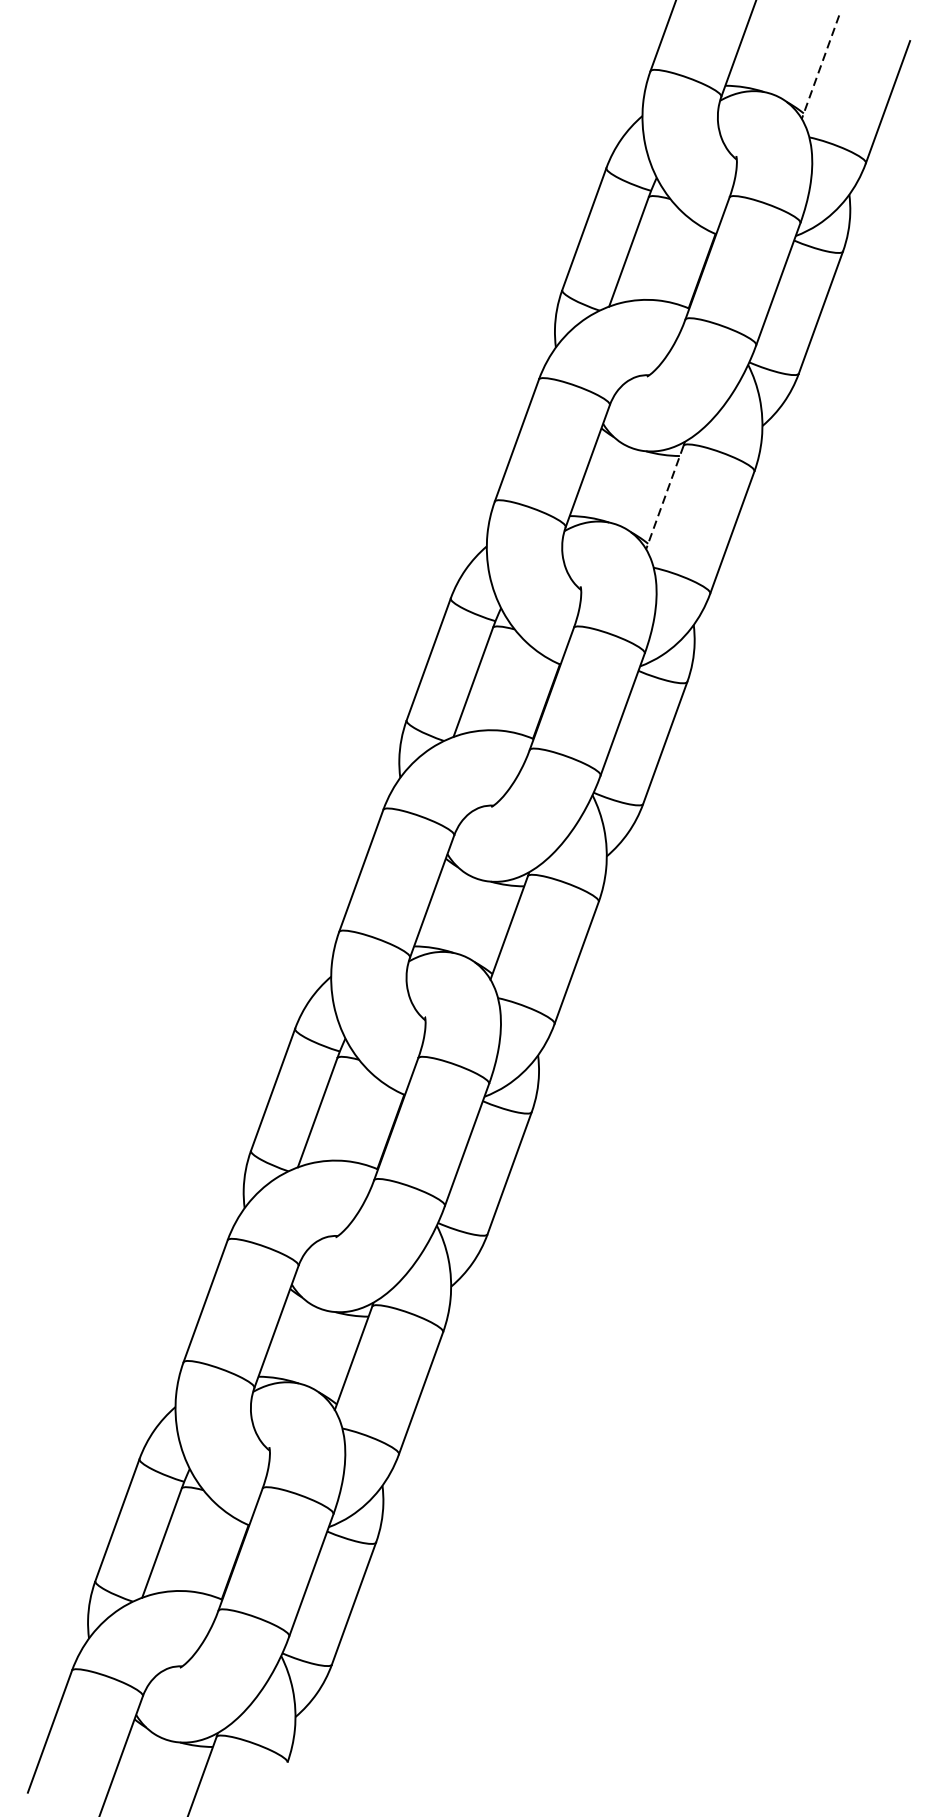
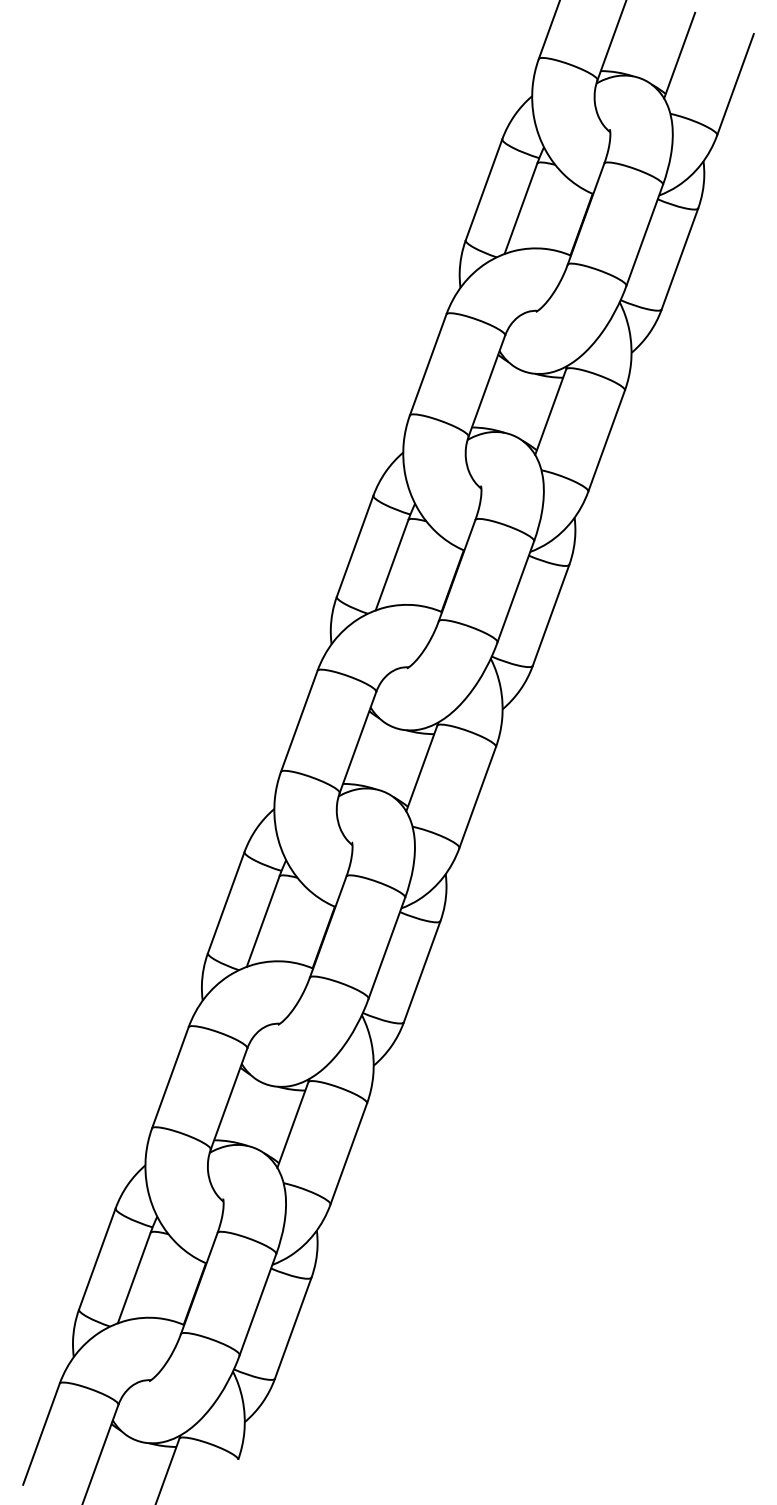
line: (820, 66) -> (679, 55), dashed -> solid
line: (664, 497) -> (550, 412), dashed -> solid

